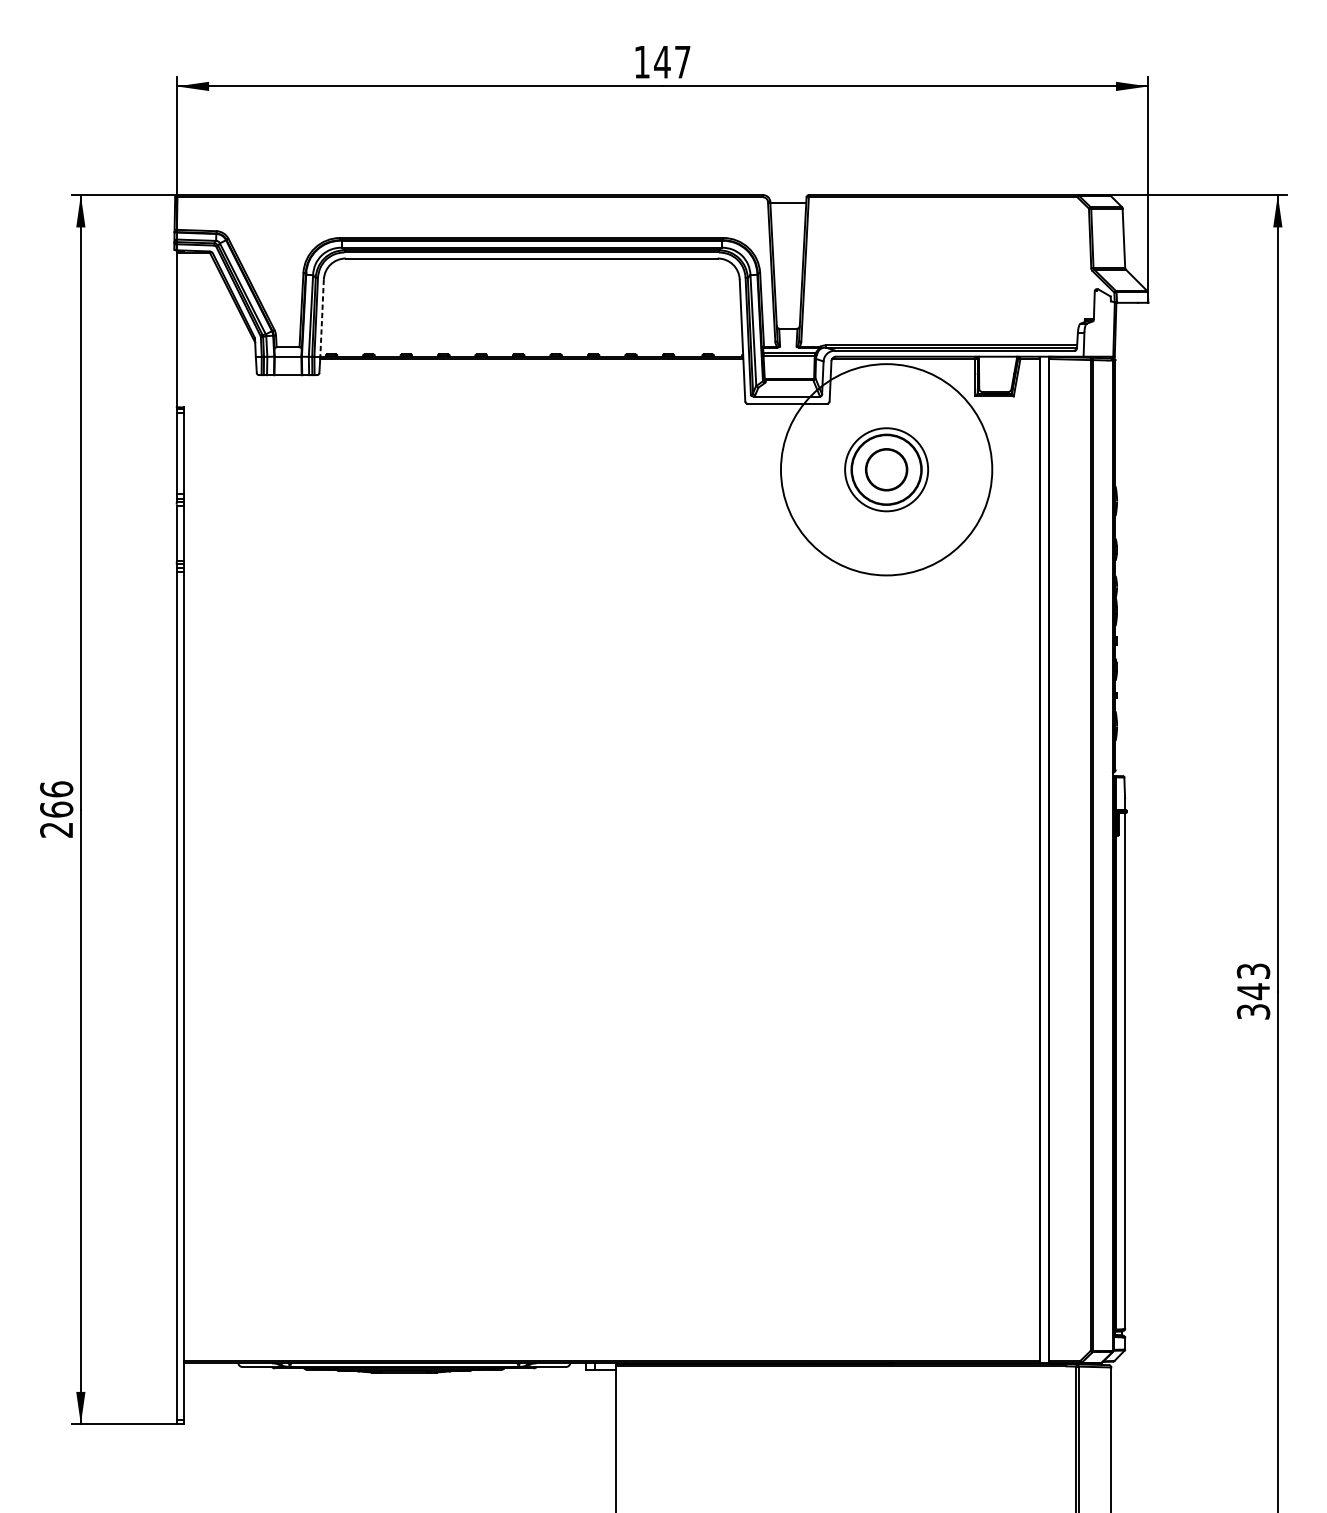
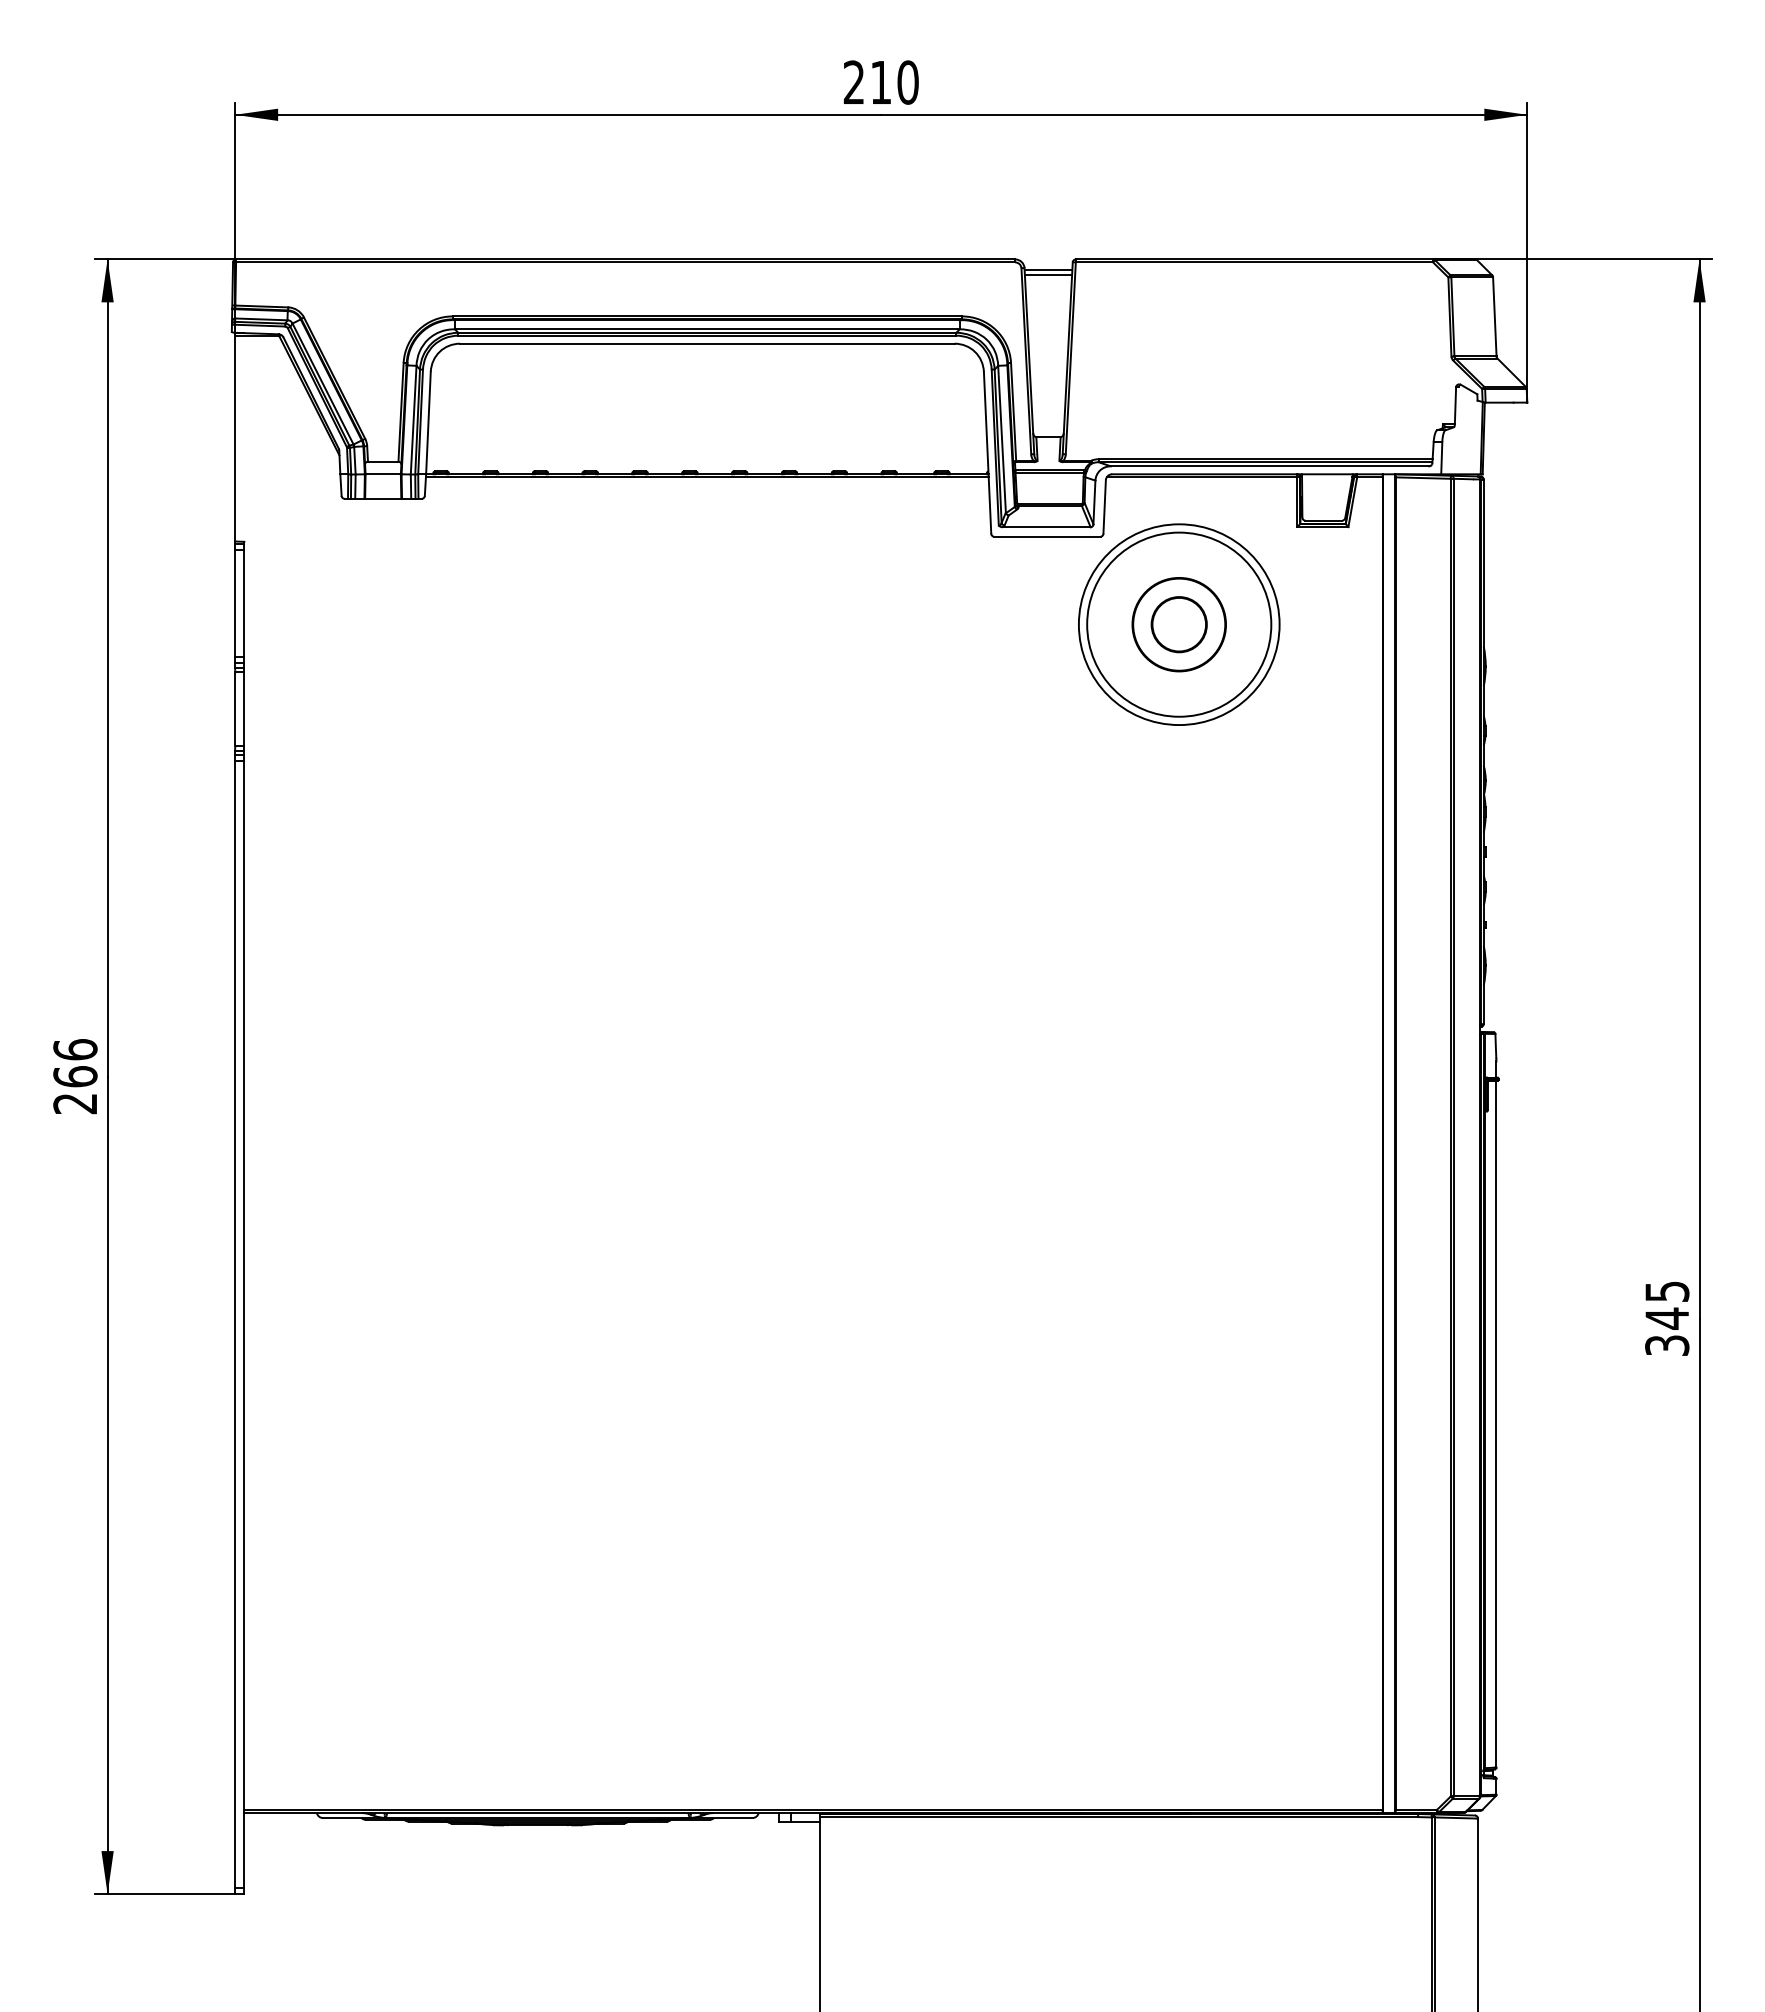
text: (661, 62) -> (880, 82), 147 -> 210
line: (788, 206) -> (1048, 274), added
line: (322, 318) -> (428, 423), dashed -> solid
circle: (886, 469) -> (1178, 624), size x0.71
circle: (886, 469) -> (1179, 624), size x1.67
text: (1252, 971) -> (1666, 1291), 343 -> 345

